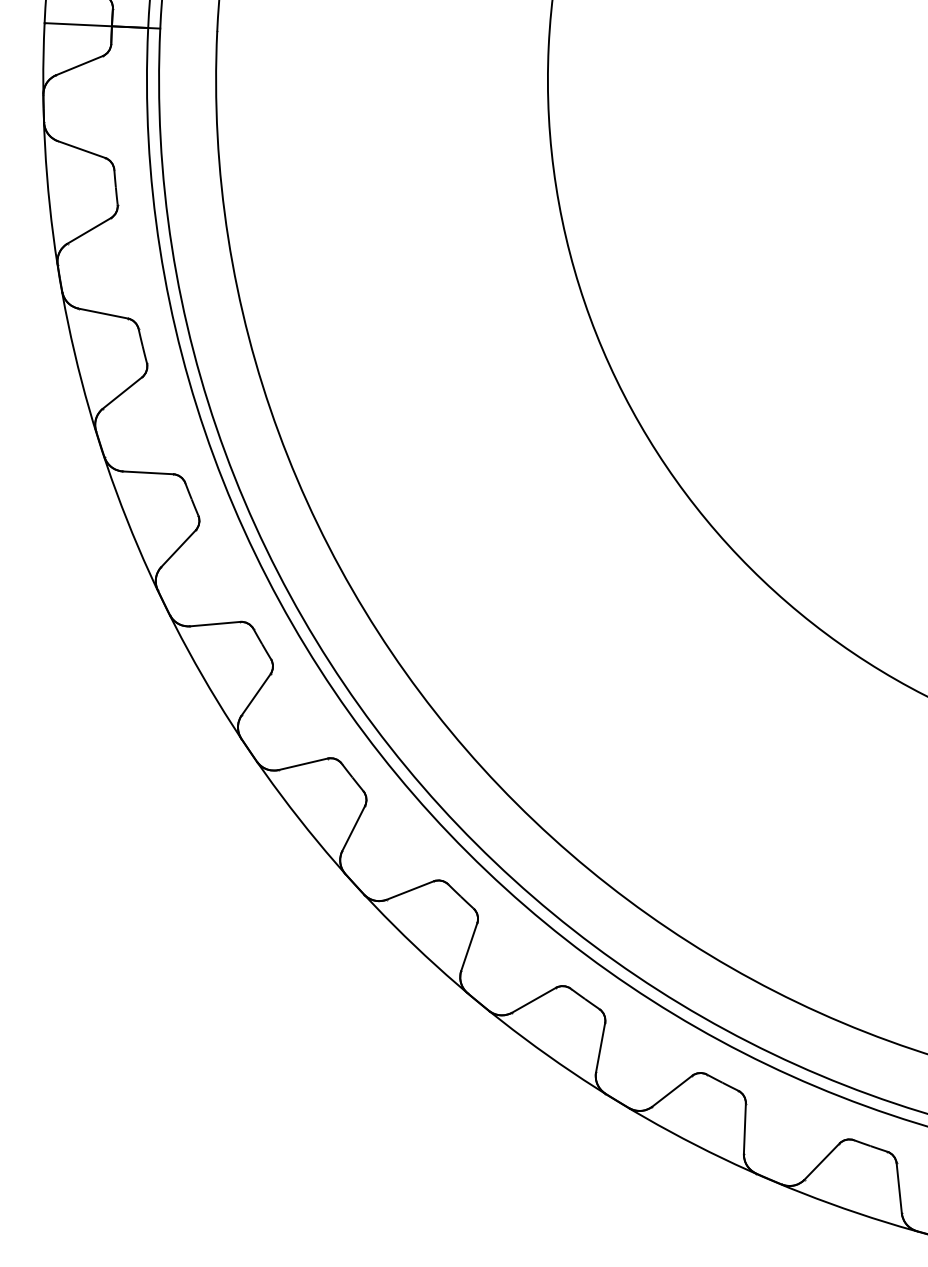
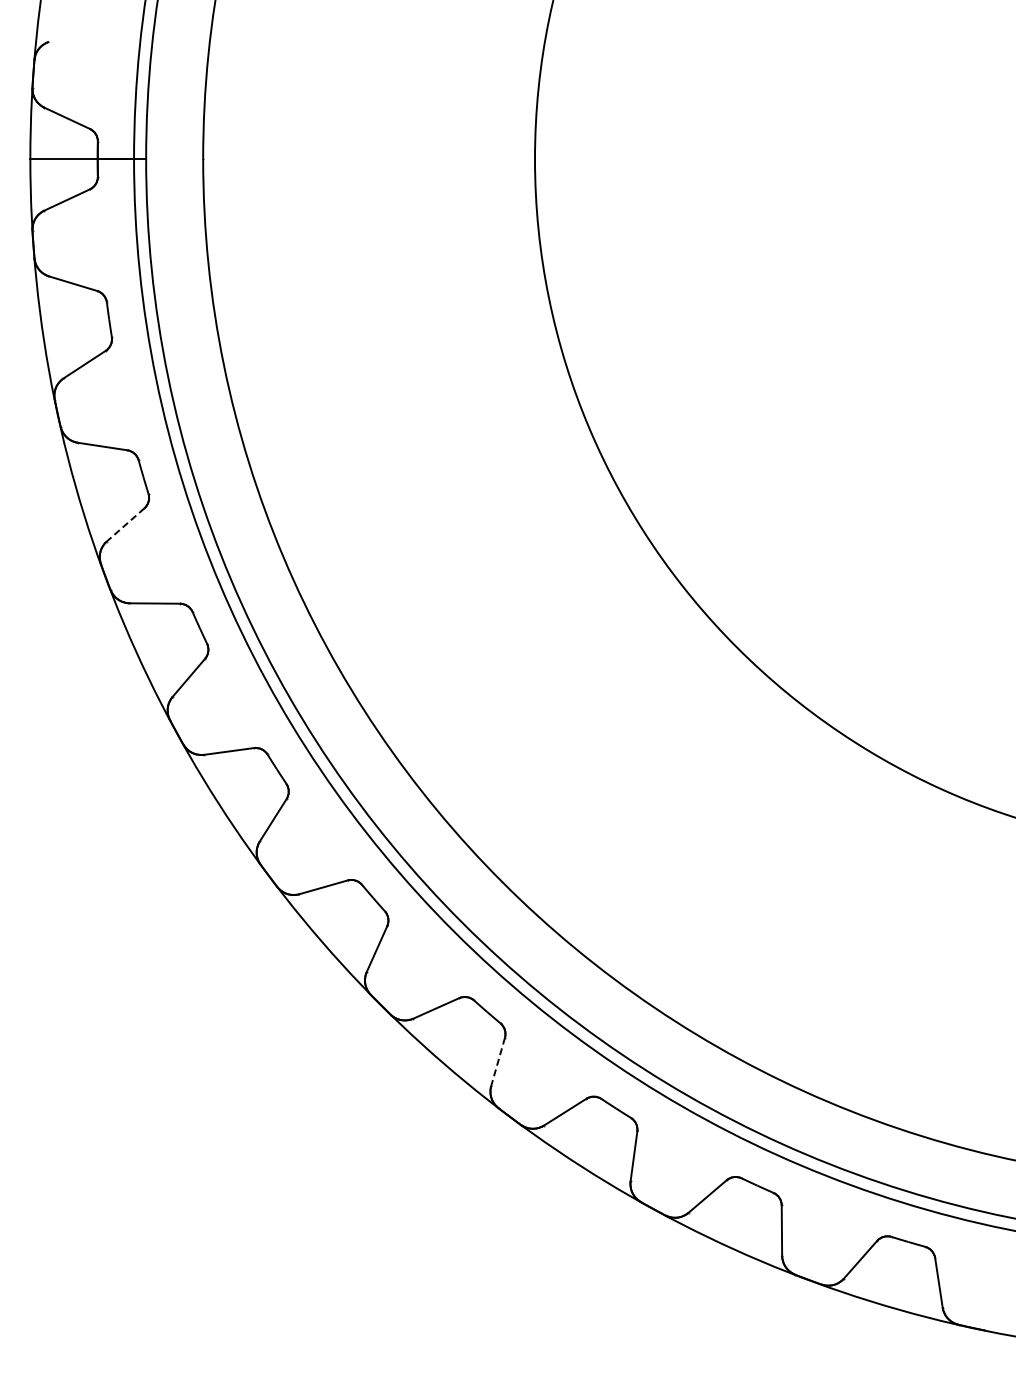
line: (122, 393) -> (125, 525), solid -> dashed
line: (468, 947) -> (497, 1062), solid -> dashed

